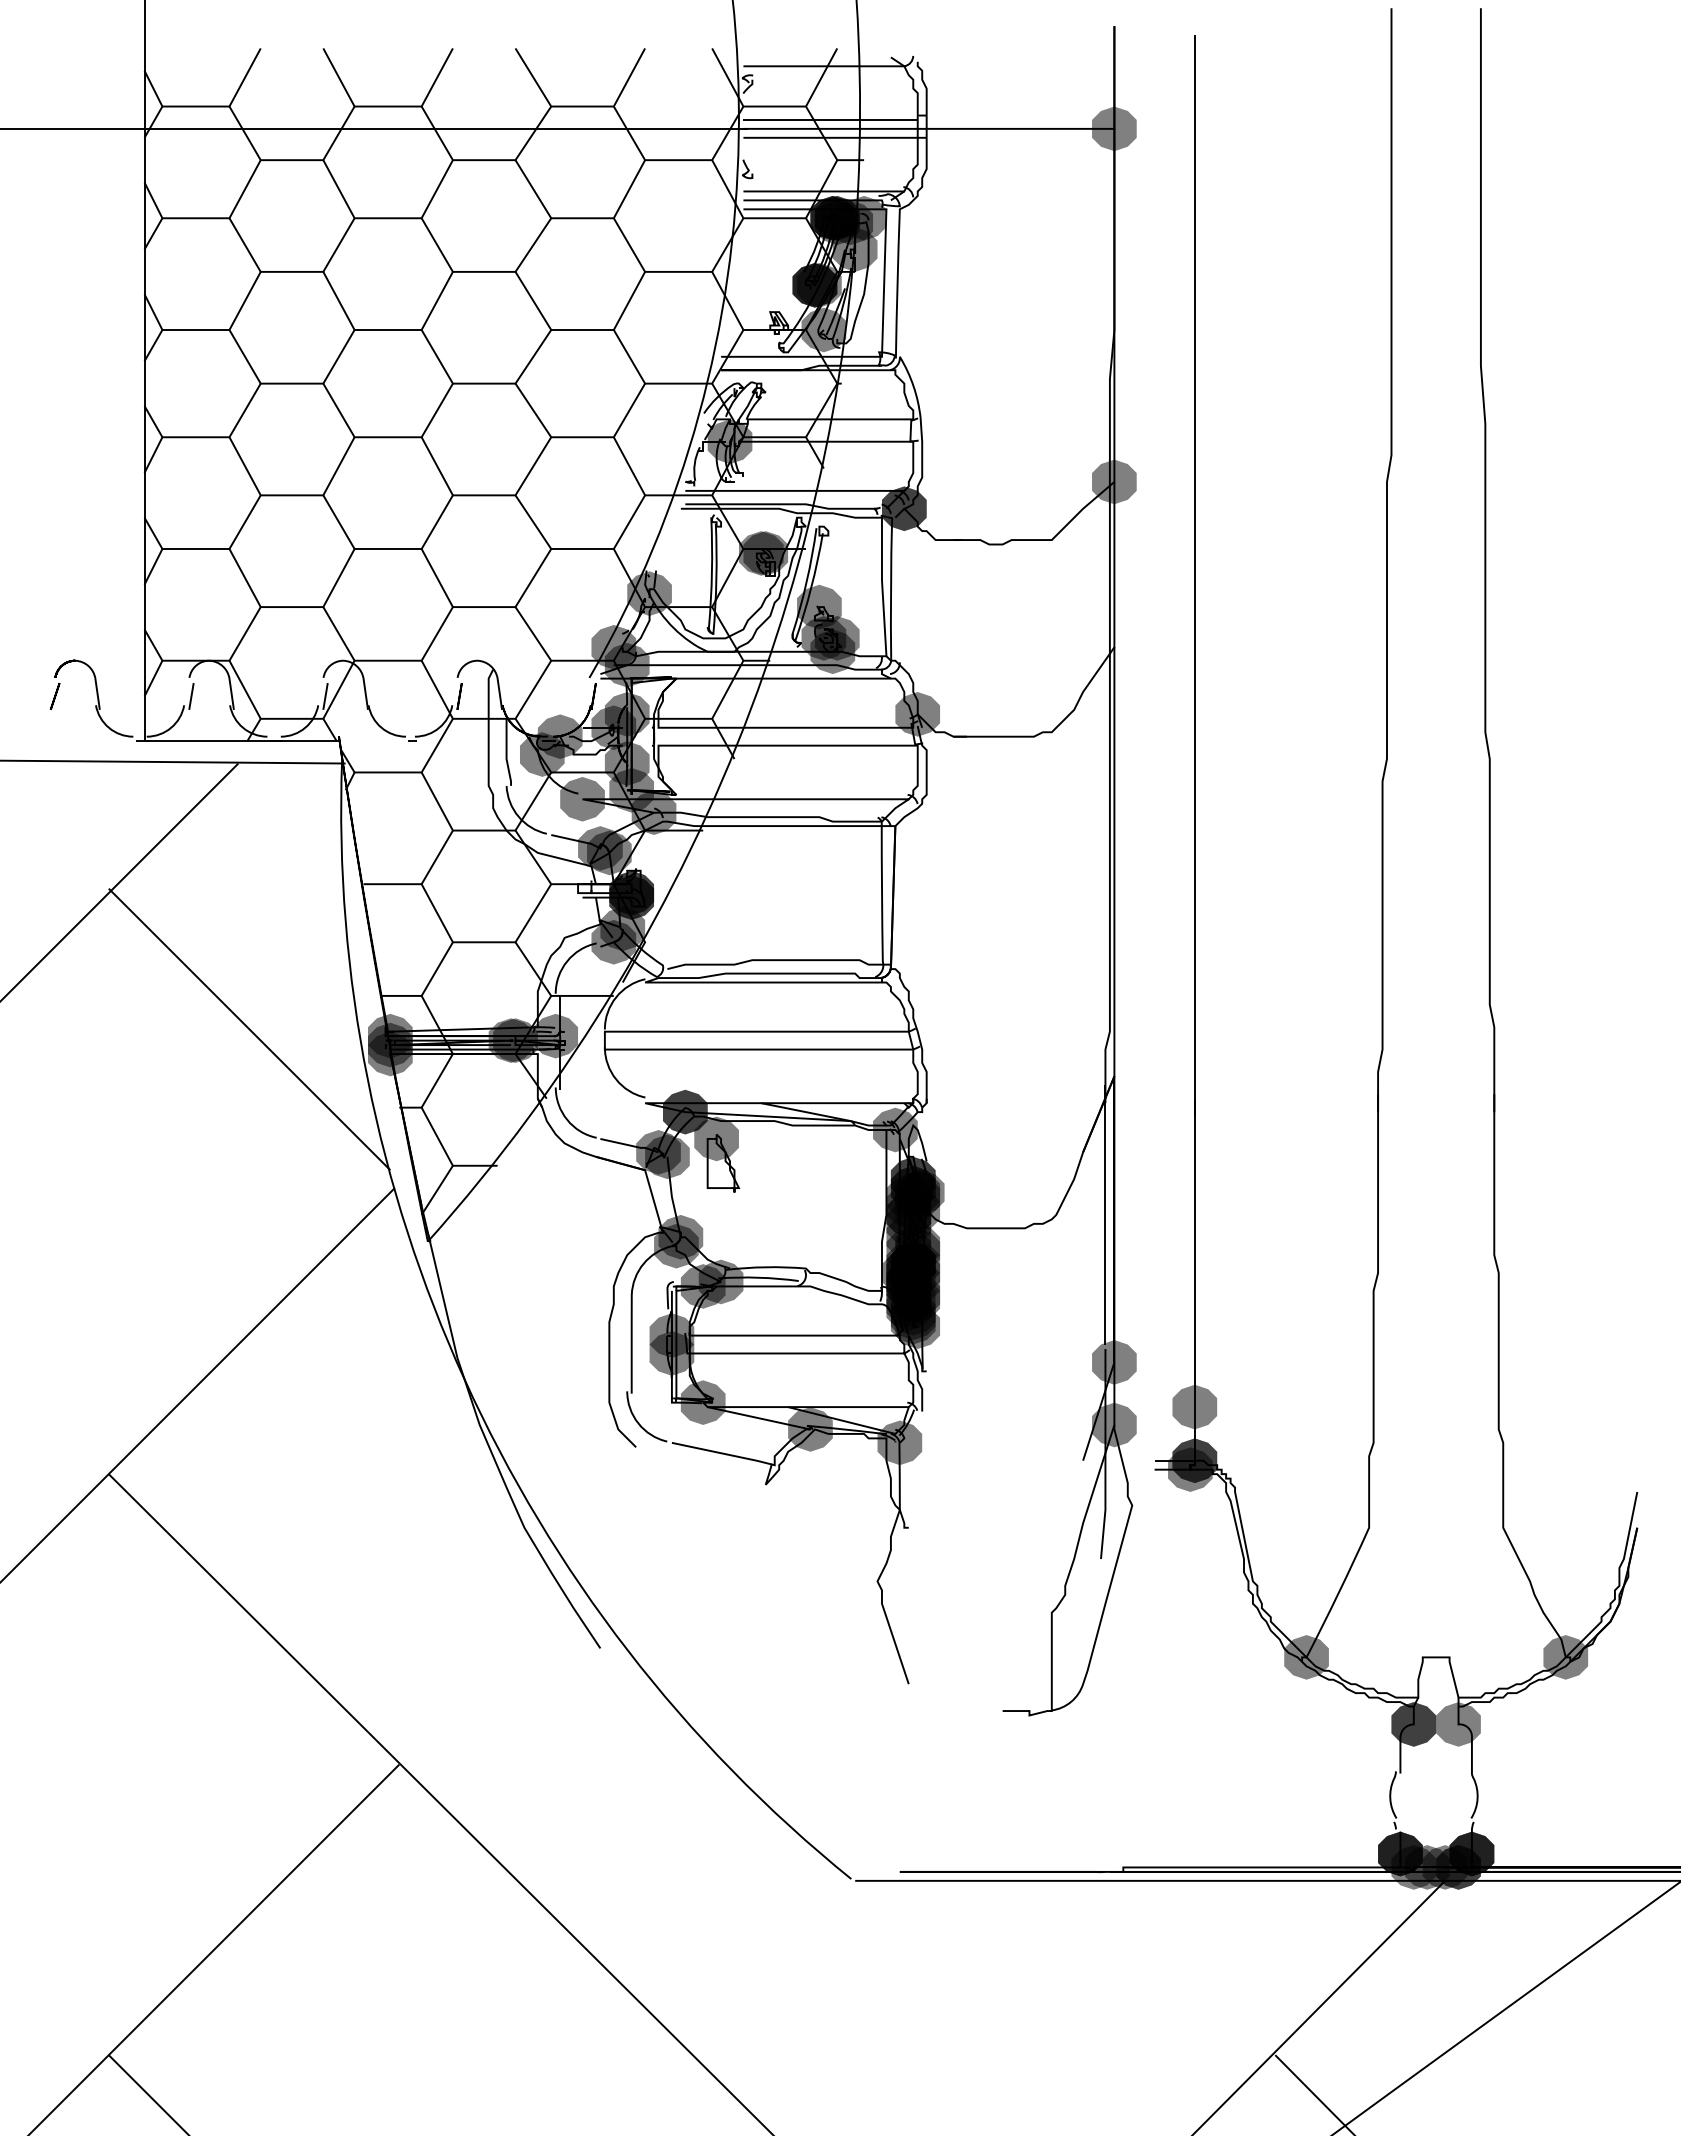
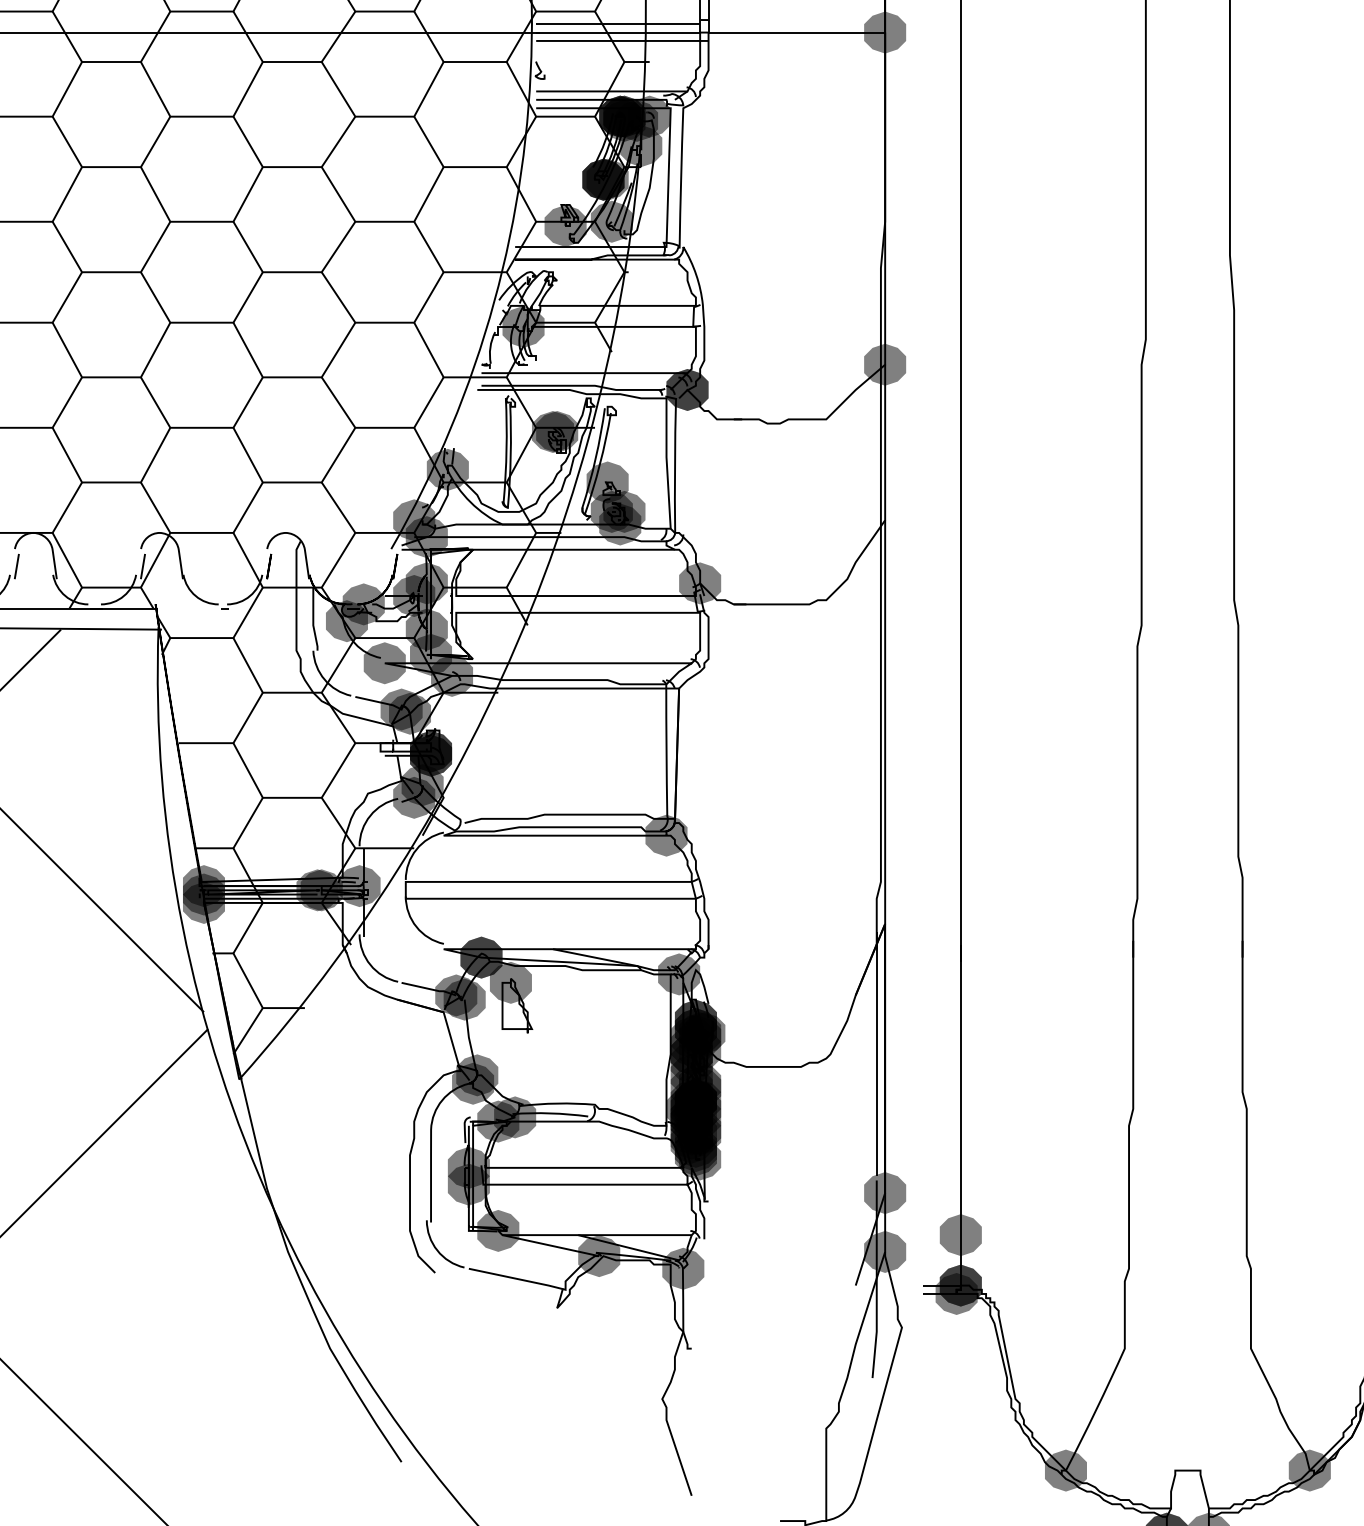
fill: (774, 334) -> (565, 226), added
fill: (881, 982) -> (666, 835), added

